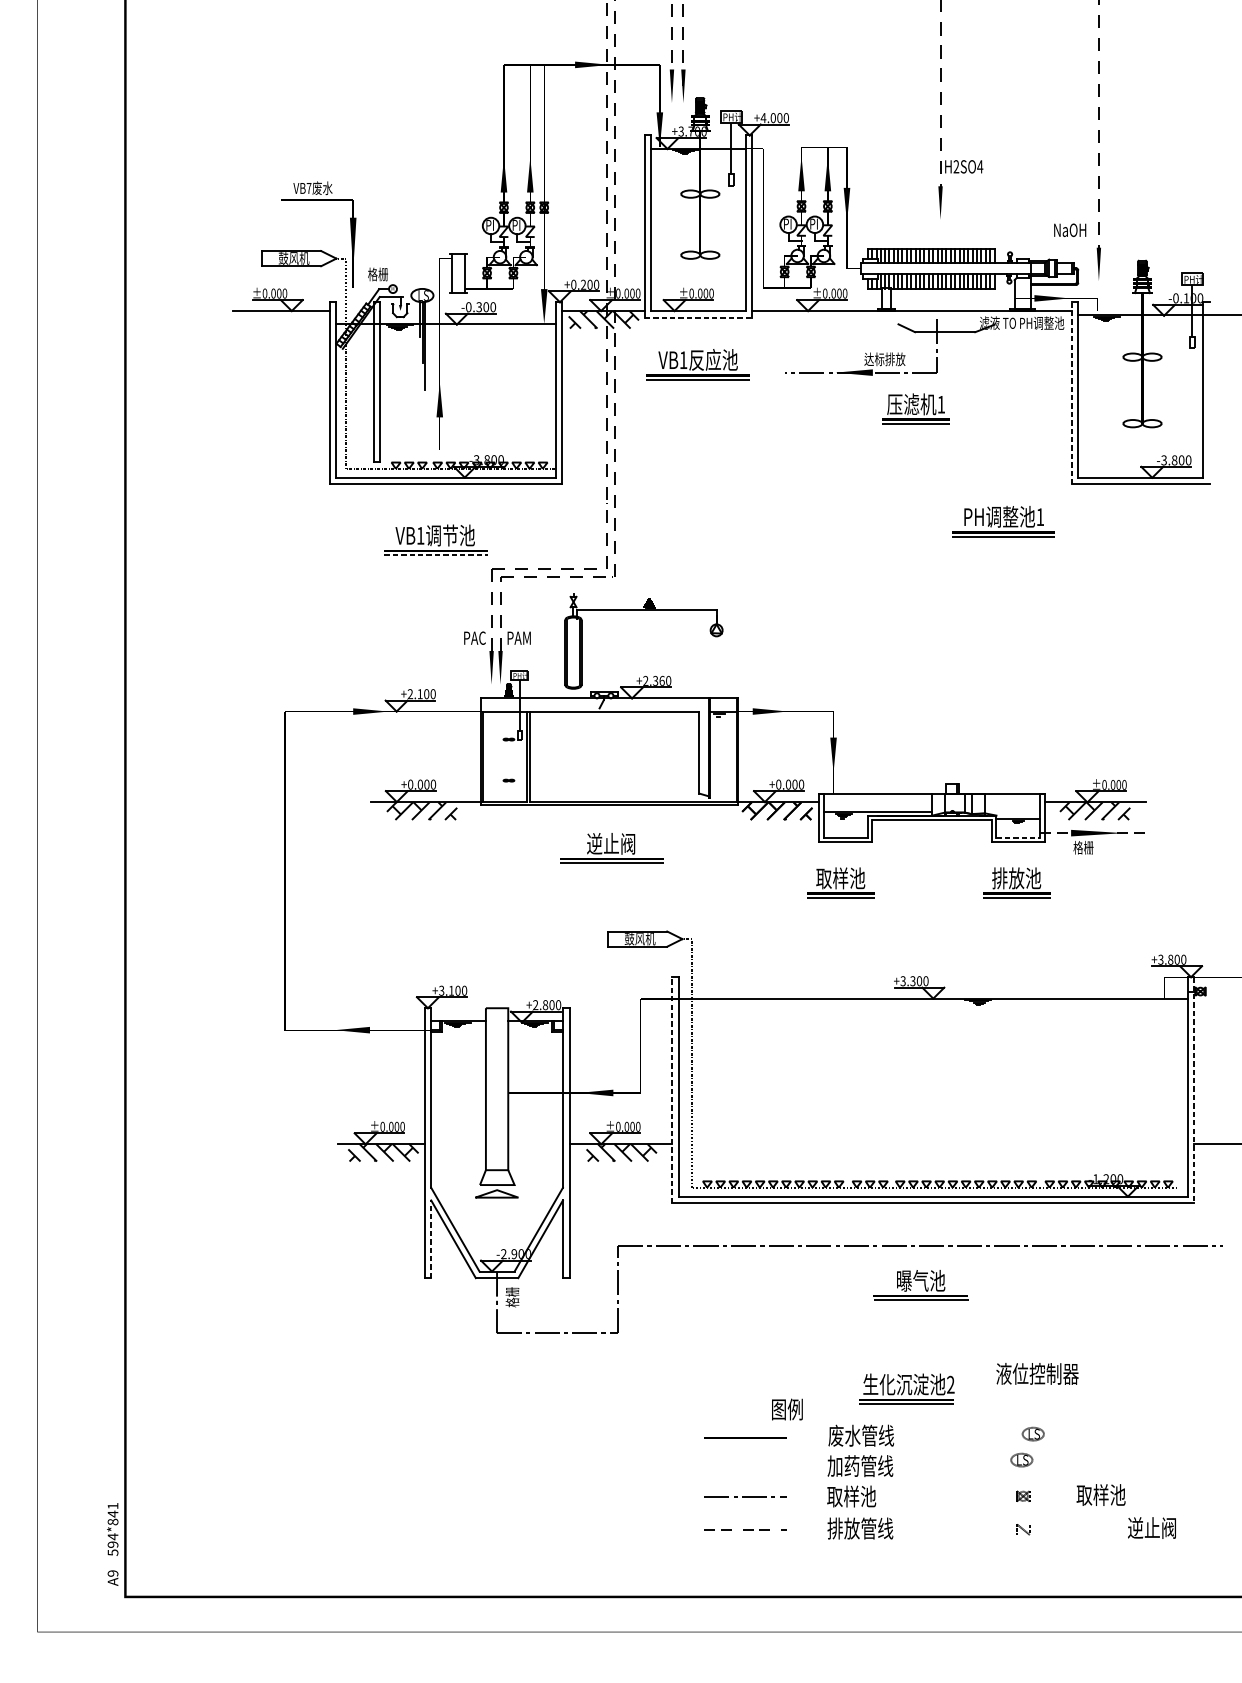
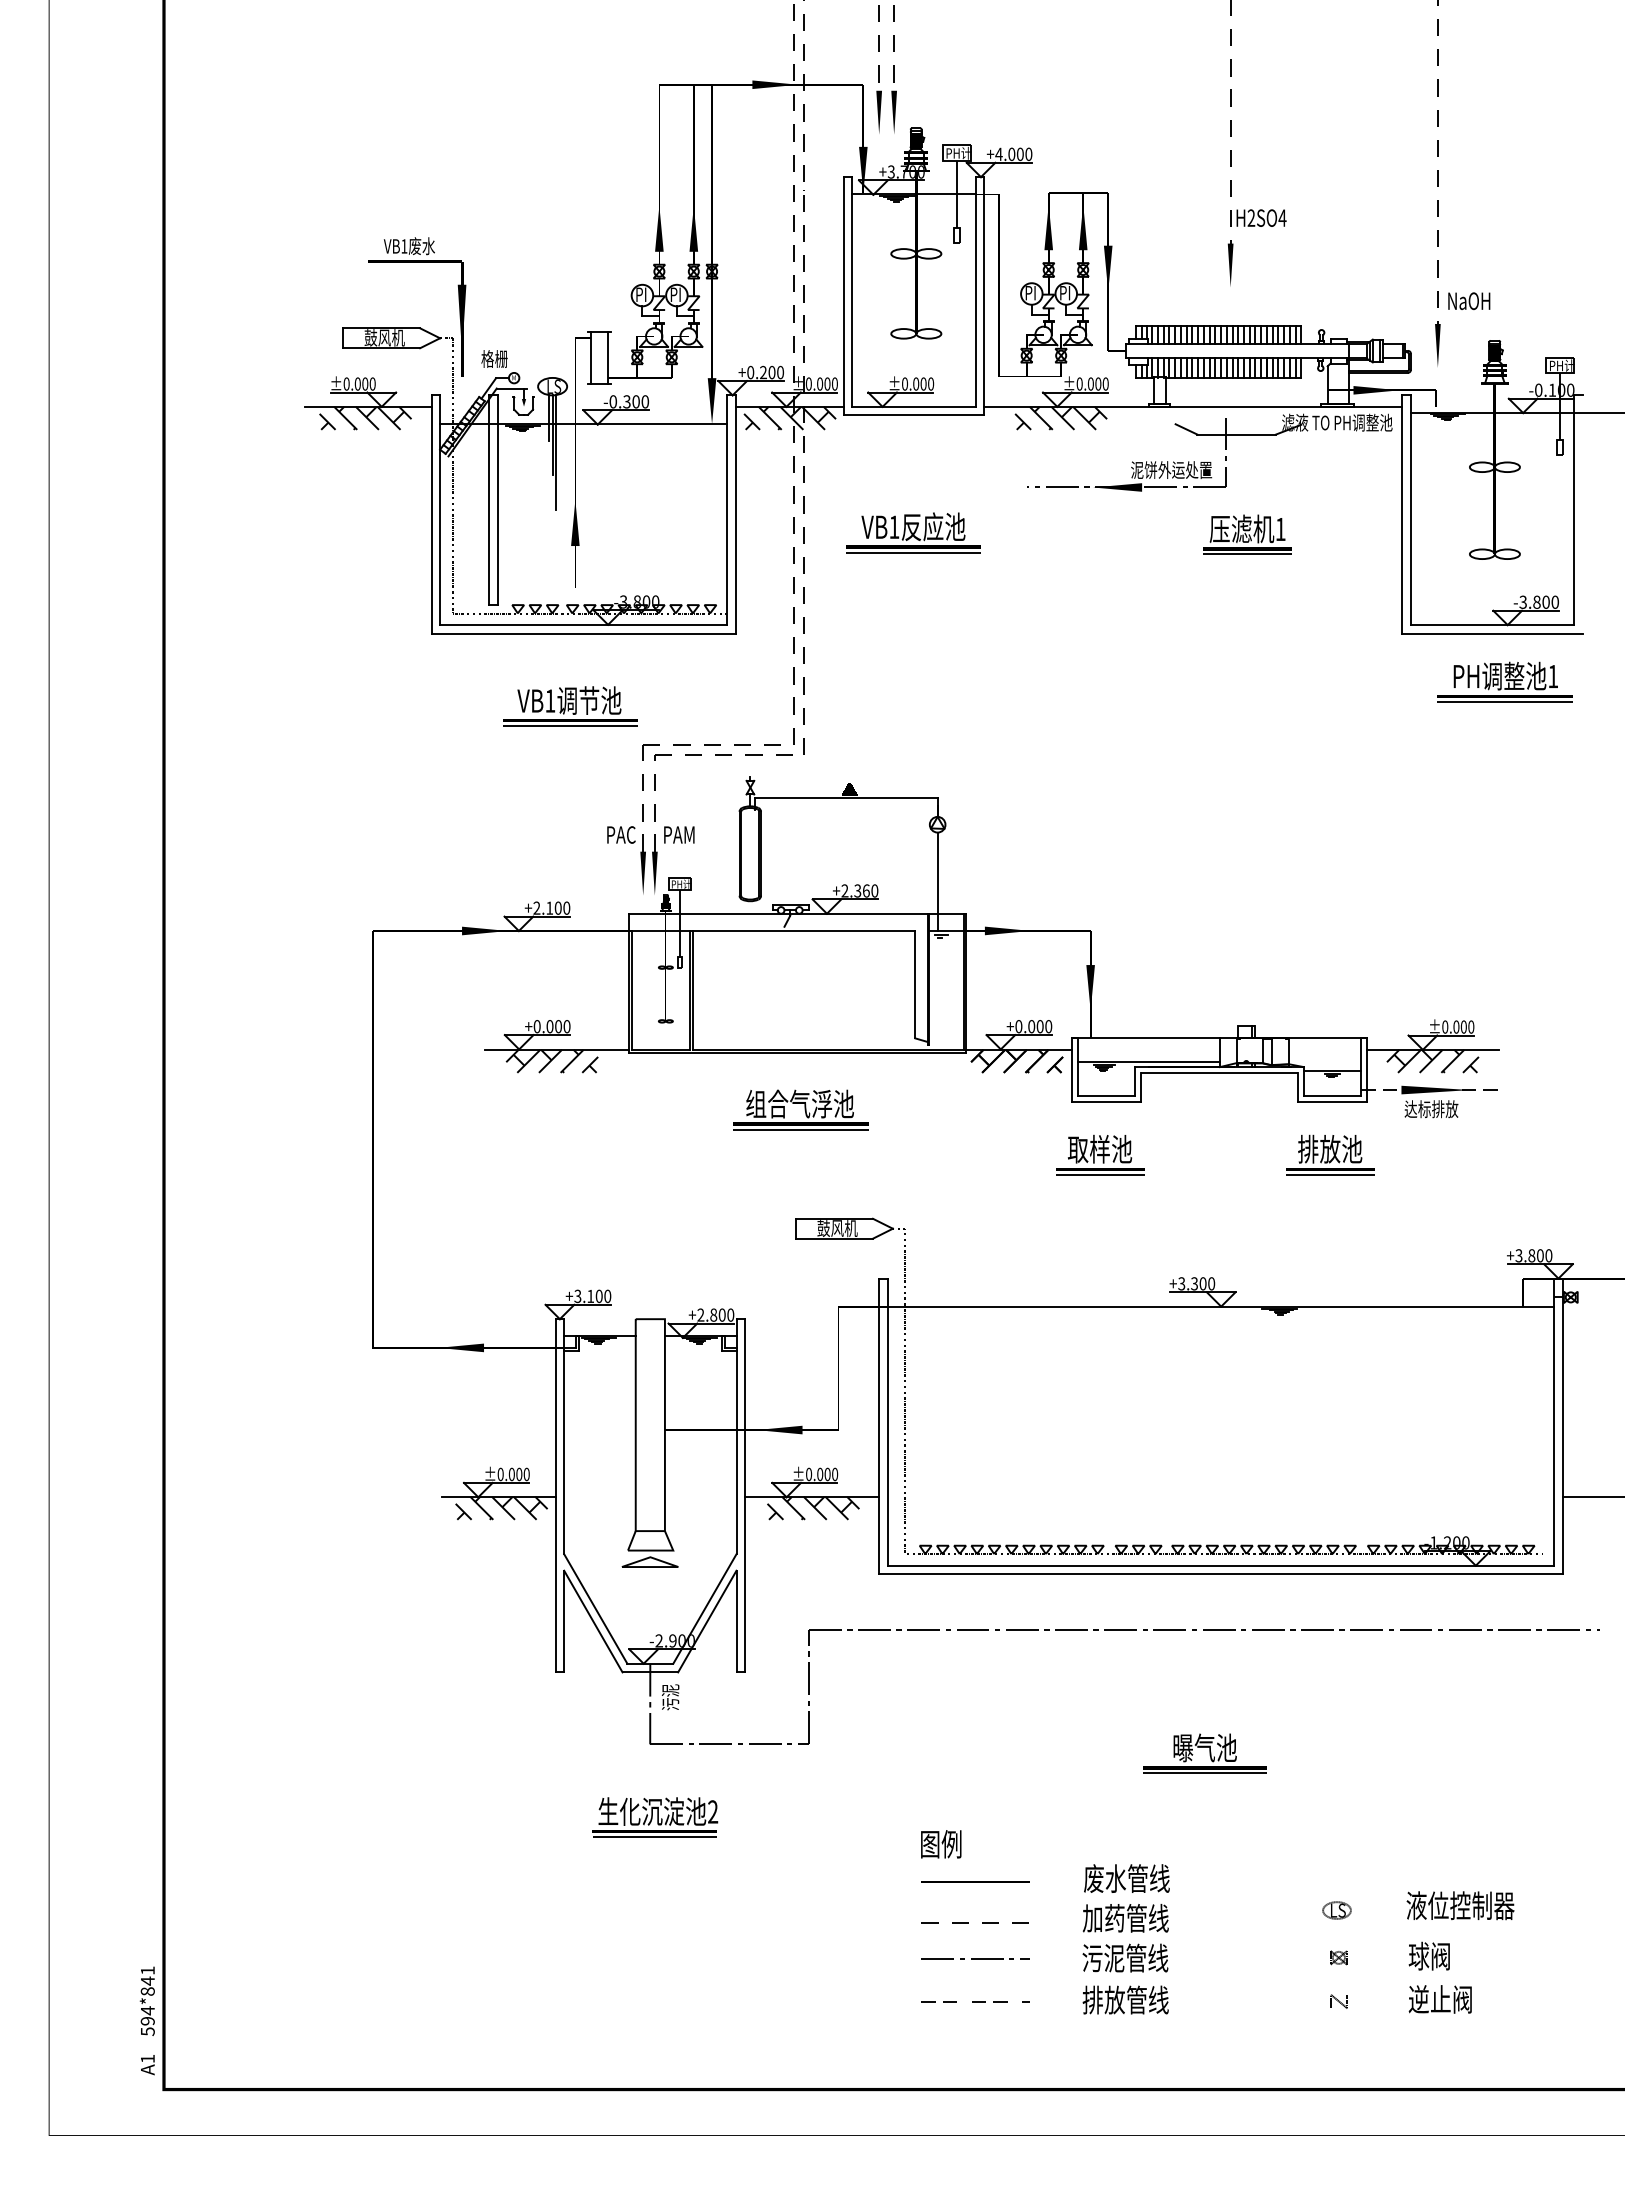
text: (309, 188) -> (404, 246), VB7 -> VB1
text: (1070, 230) -> (1469, 301), moved
line: (698, 317) -> (914, 415), dashed -> solid
hatch: (279, 319) -> (365, 417), added
hatch: (811, 319) -> (1061, 417), added
text: (895, 358) -> (1171, 469), 达标排放 -> 泥饼外运处置
part: (698, 364) -> (913, 532), moved
line: (1071, 393) -> (1402, 514), dashed -> solid
part: (915, 408) -> (1247, 534), moved
part: (1003, 520) -> (1504, 681), moved
line: (436, 555) -> (570, 726), dashed -> solid
line: (716, 673) -> (937, 881), added
line: (1018, 837) -> (1332, 1095), dashed -> solid
text: (611, 843) -> (799, 1103), 逆止阀 -> 组合气浮池
text: (1094, 847) -> (1431, 1109), 格栅 -> 达标排放
line: (672, 1090) -> (879, 1426), dashed -> solid
line: (1194, 1090) -> (1562, 1426), dashed -> solid
line: (431, 1239) -> (564, 1621), dashed -> solid
part: (920, 1285) -> (1204, 1753), moved
text: (512, 1297) -> (670, 1697), 格栅 -> 污泥
text: (1037, 1373) -> (1460, 1905), moved
part: (906, 1389) -> (655, 1817), moved
text: (787, 1409) -> (941, 1844), moved
part: (1032, 1434) -> (1351, 1876), removed
line: (740, 1469) -> (968, 1922), added
text: (1100, 1494) -> (1440, 1955), 取样池 -> 球阀
text: (860, 1496) -> (1125, 1957), 取样池 -> 污泥管线
text: (1151, 1528) -> (1439, 1999), moved
text: (112, 1573) -> (147, 2058), A9 -> A1

